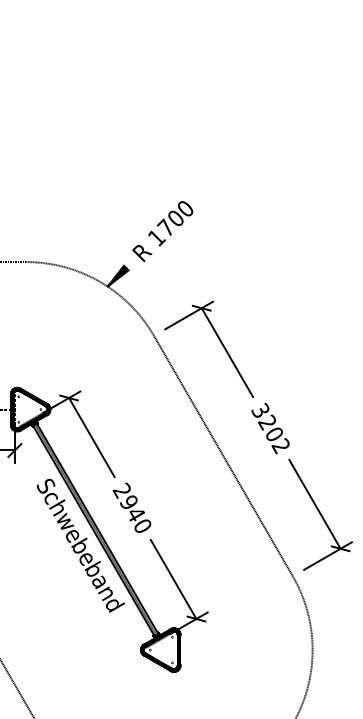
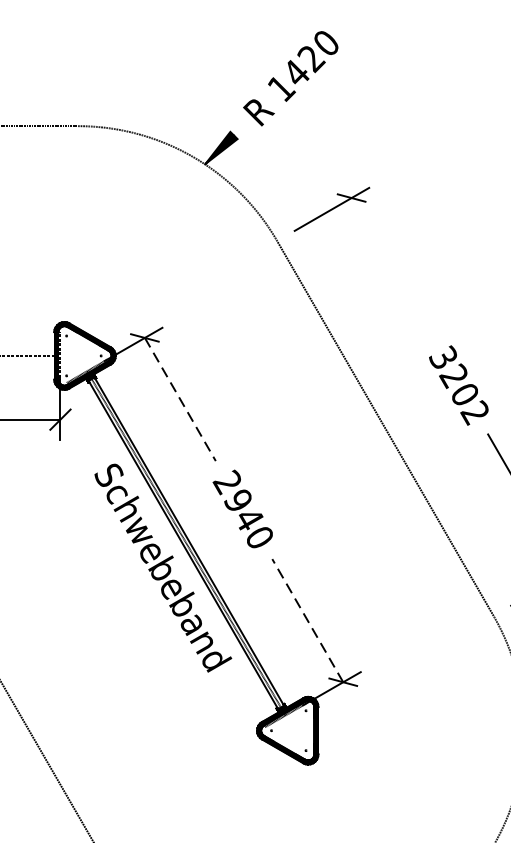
text: (170, 223) -> (302, 66), 1700 -> 1420
line: (227, 352) -> (391, 267), removed
line: (91, 437) -> (179, 399), solid -> dashed
line: (173, 579) -> (307, 620), solid -> dashed

